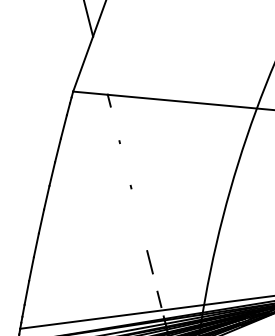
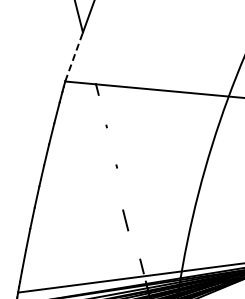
line: (83, 63) -> (74, 56), solid -> dashed
line: (149, 262) -> (125, 220), moved

